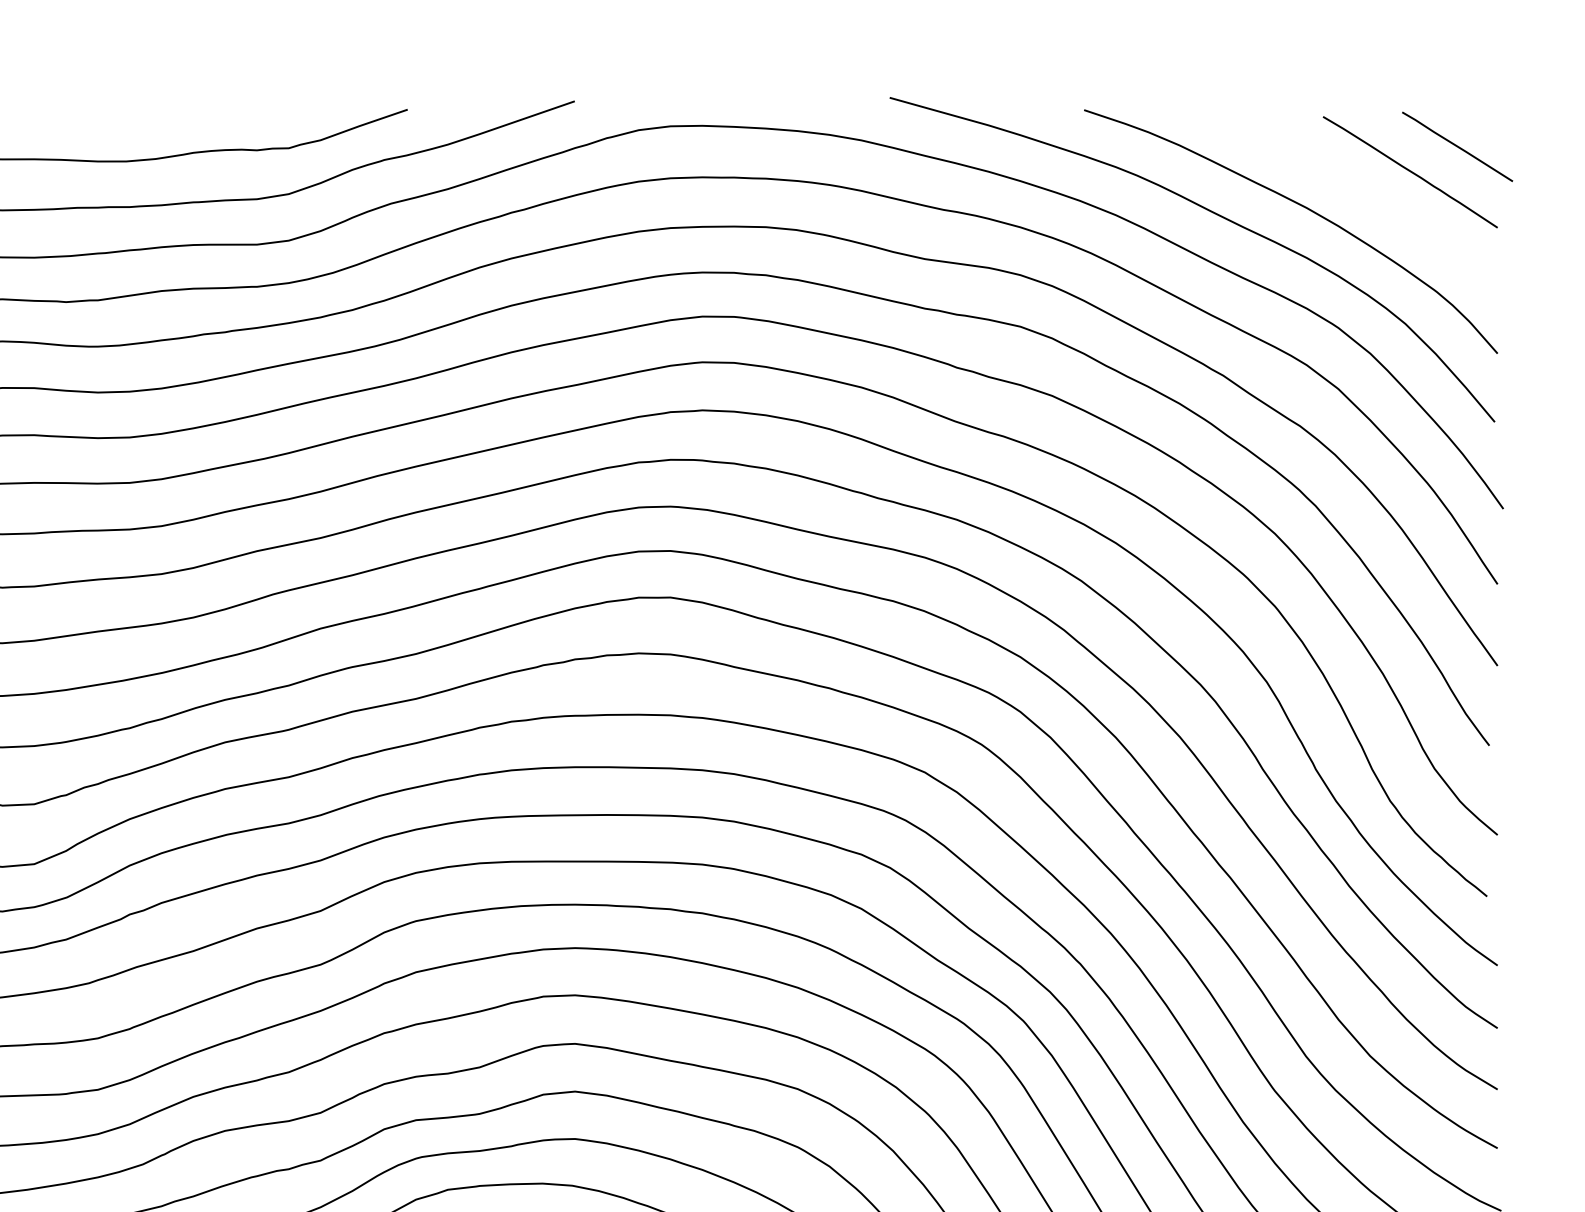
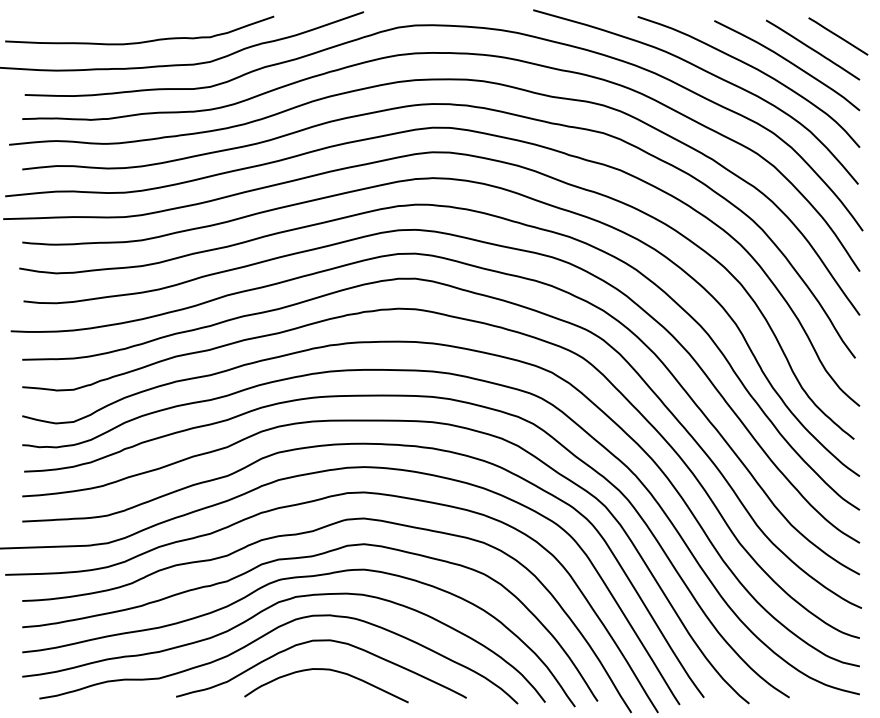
curve: (1364, 195) -> (788, 62), added

